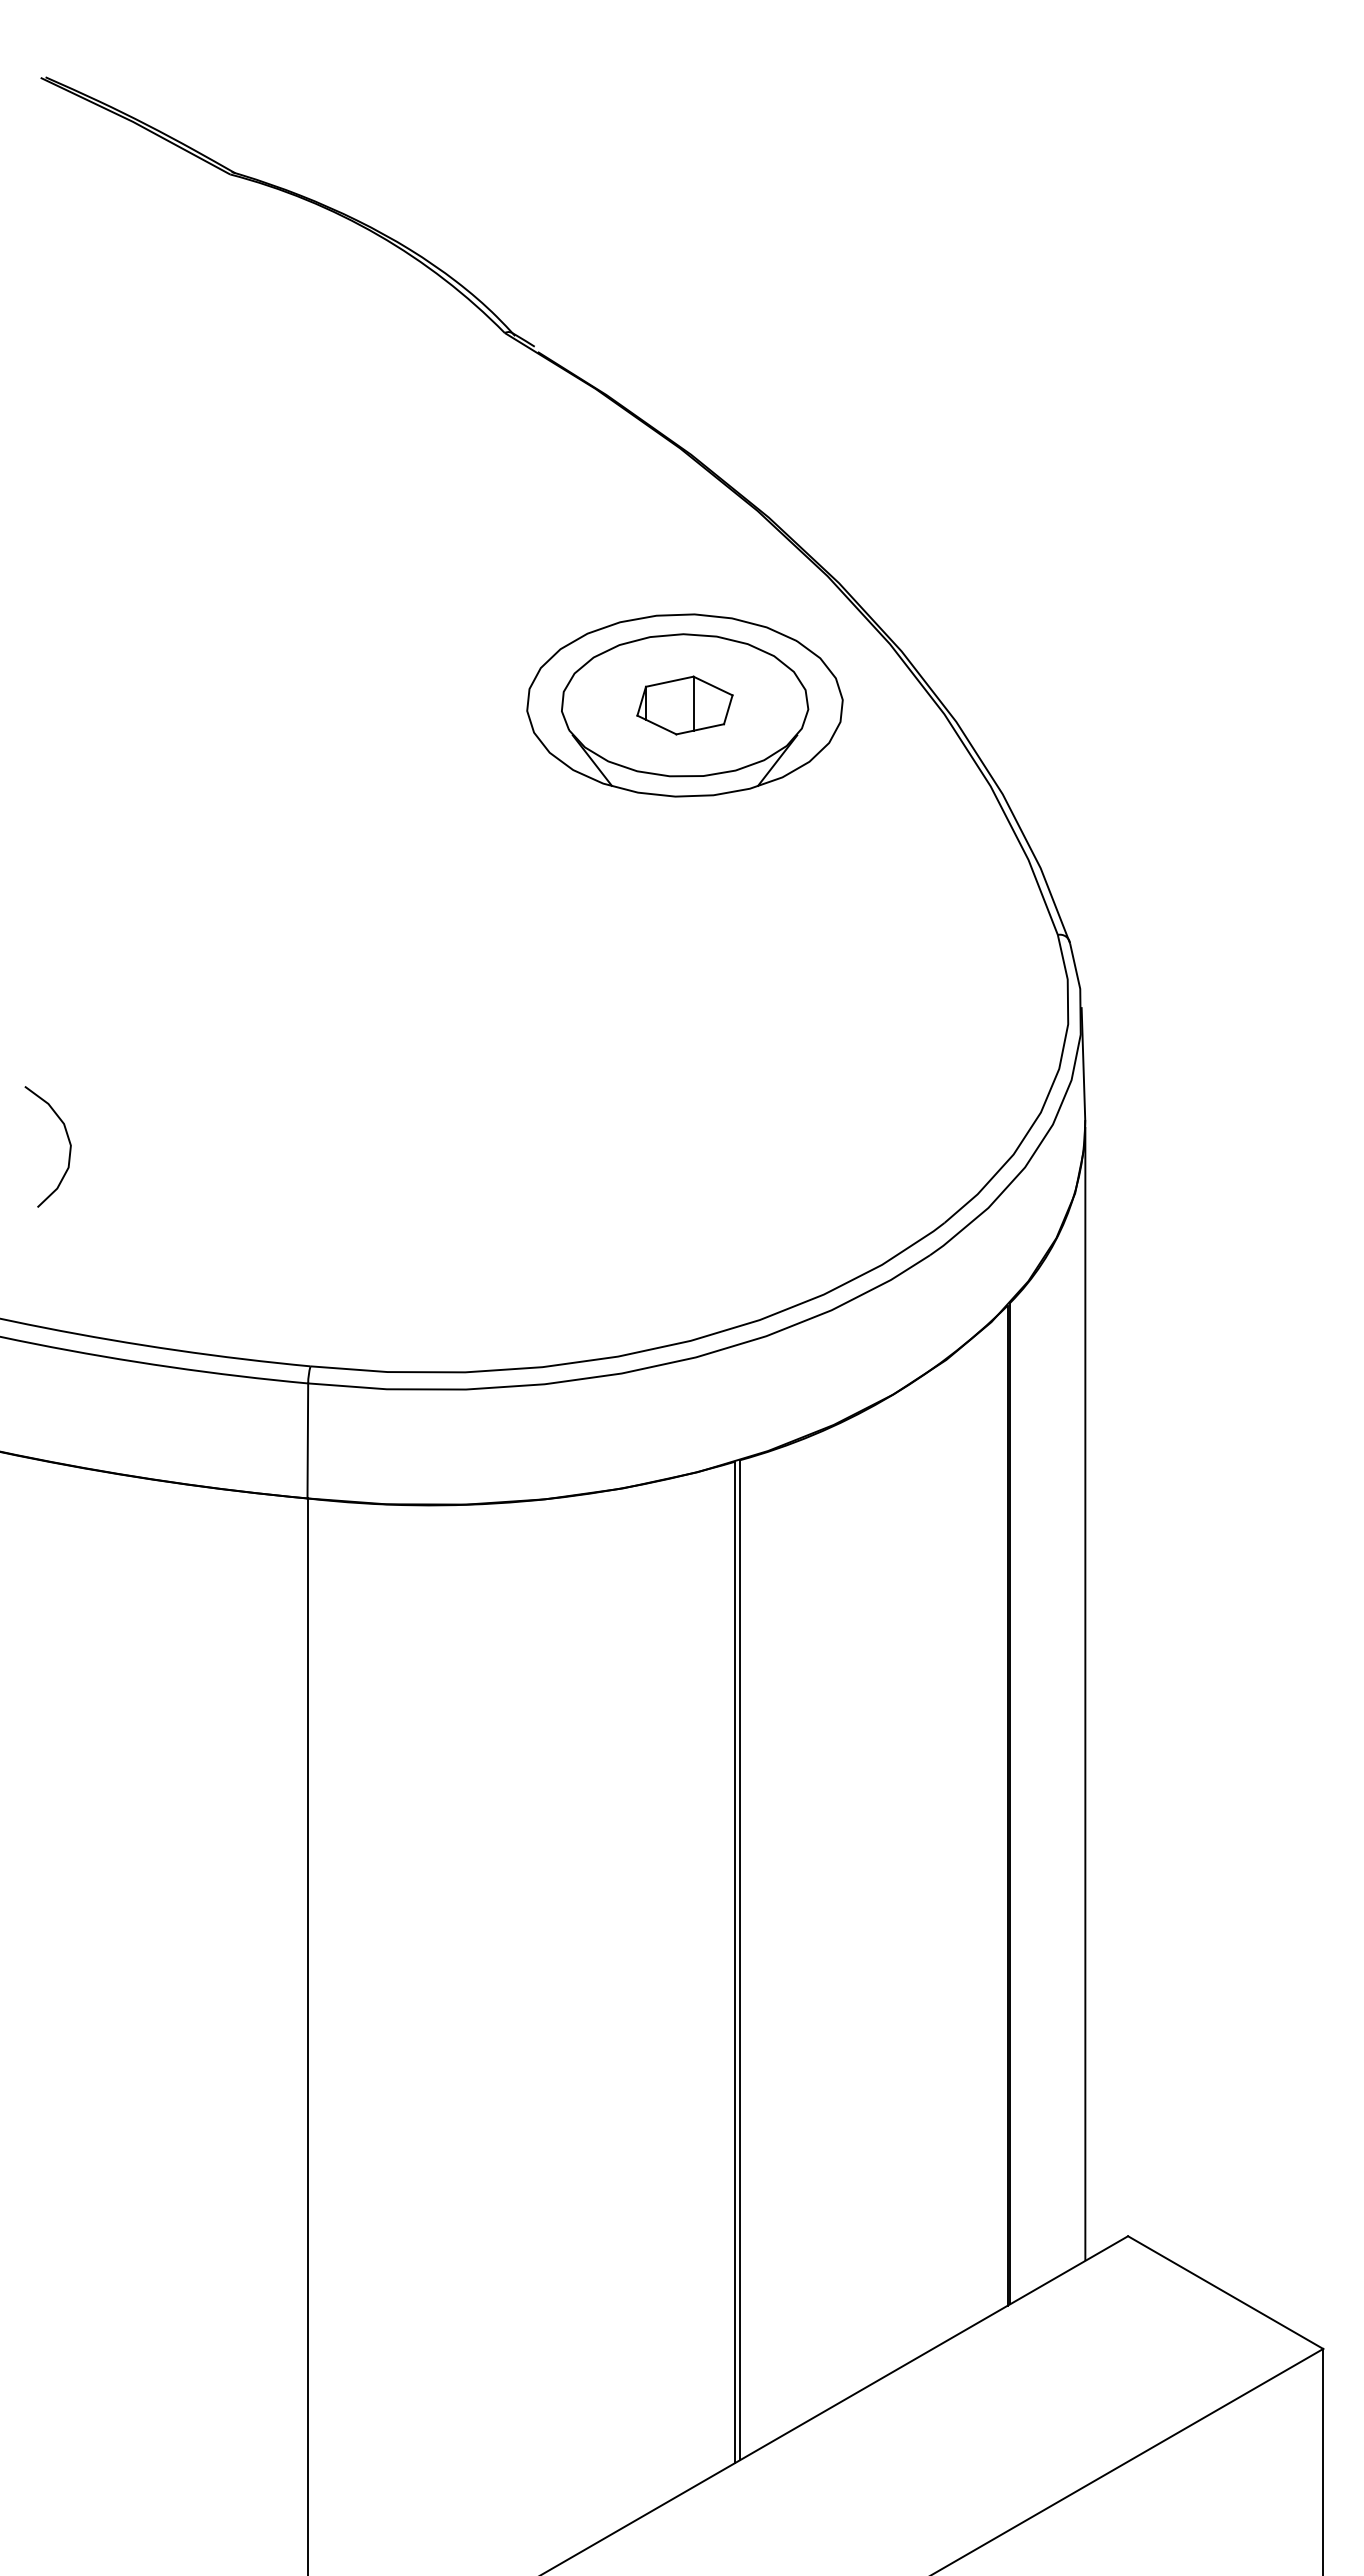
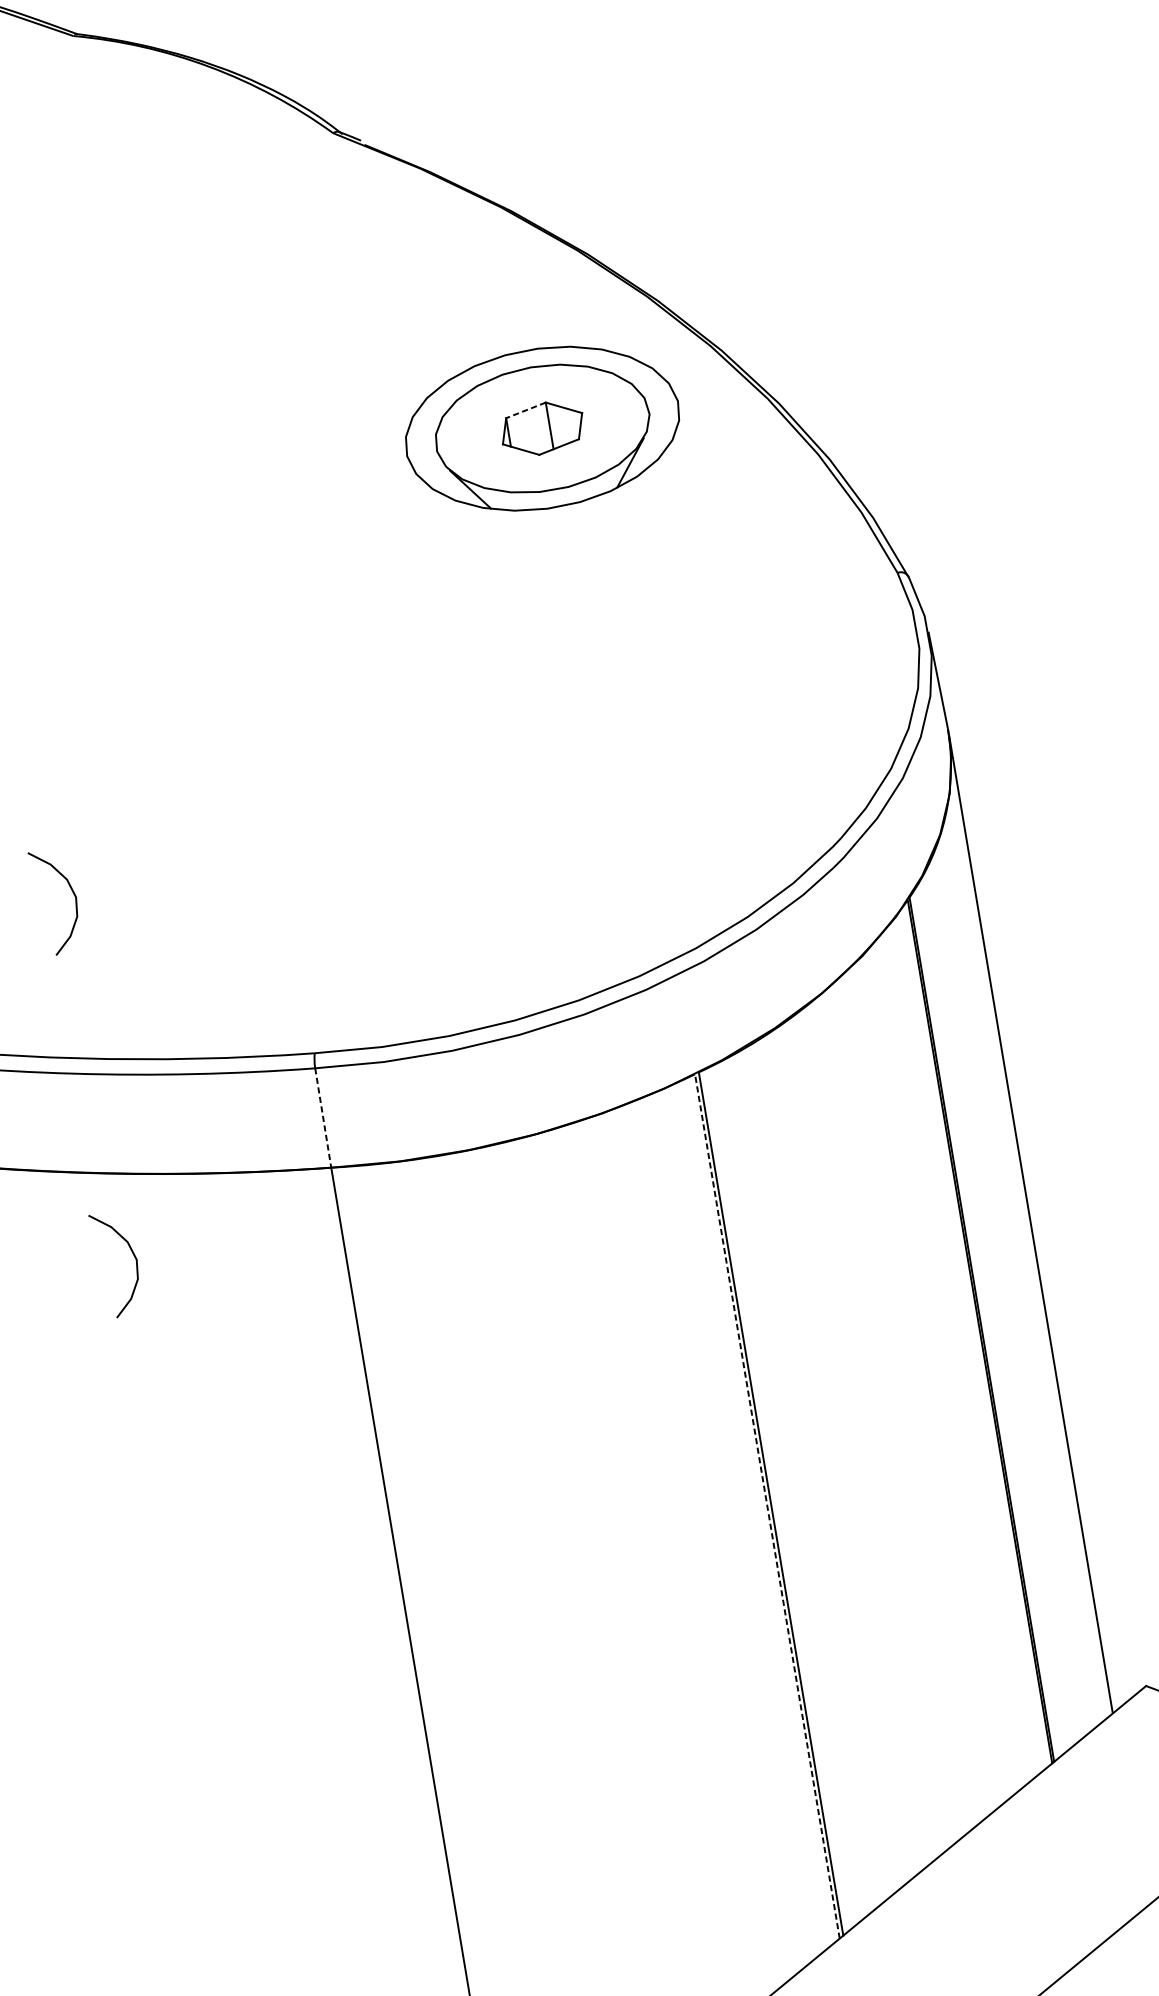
line: (669, 681) -> (525, 410), solid -> dashed
line: (307, 1440) -> (322, 1117), solid -> dashed
curve: (67, 1558) -> (132, 1254), added
line: (735, 1962) -> (767, 1506), solid -> dashed

